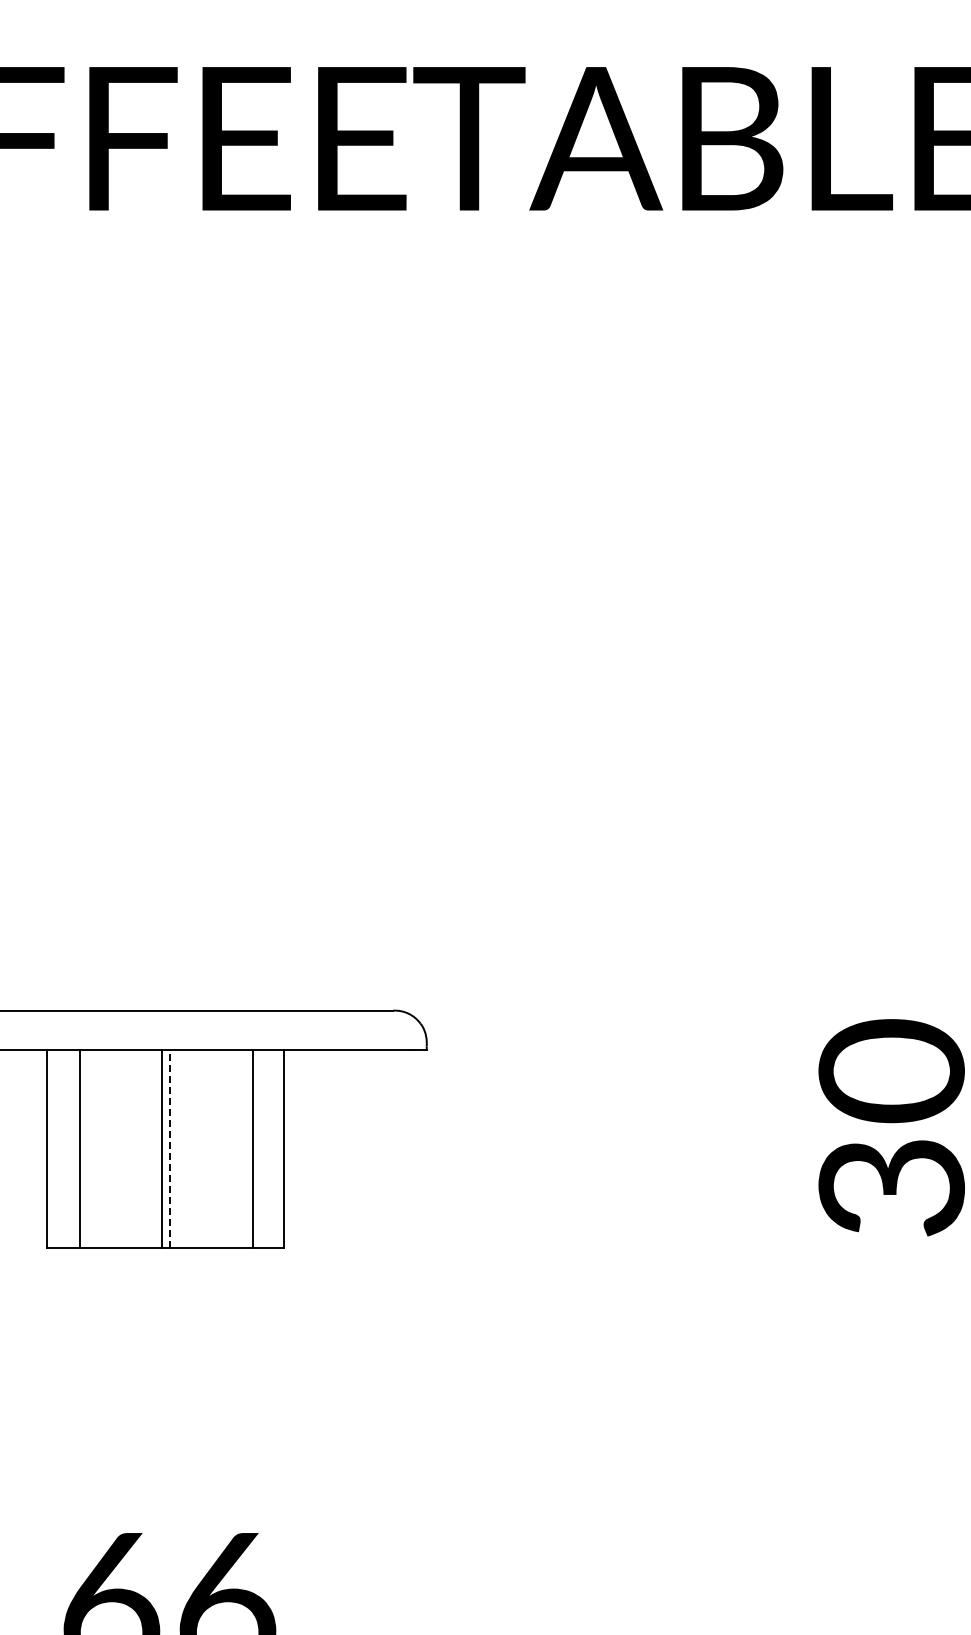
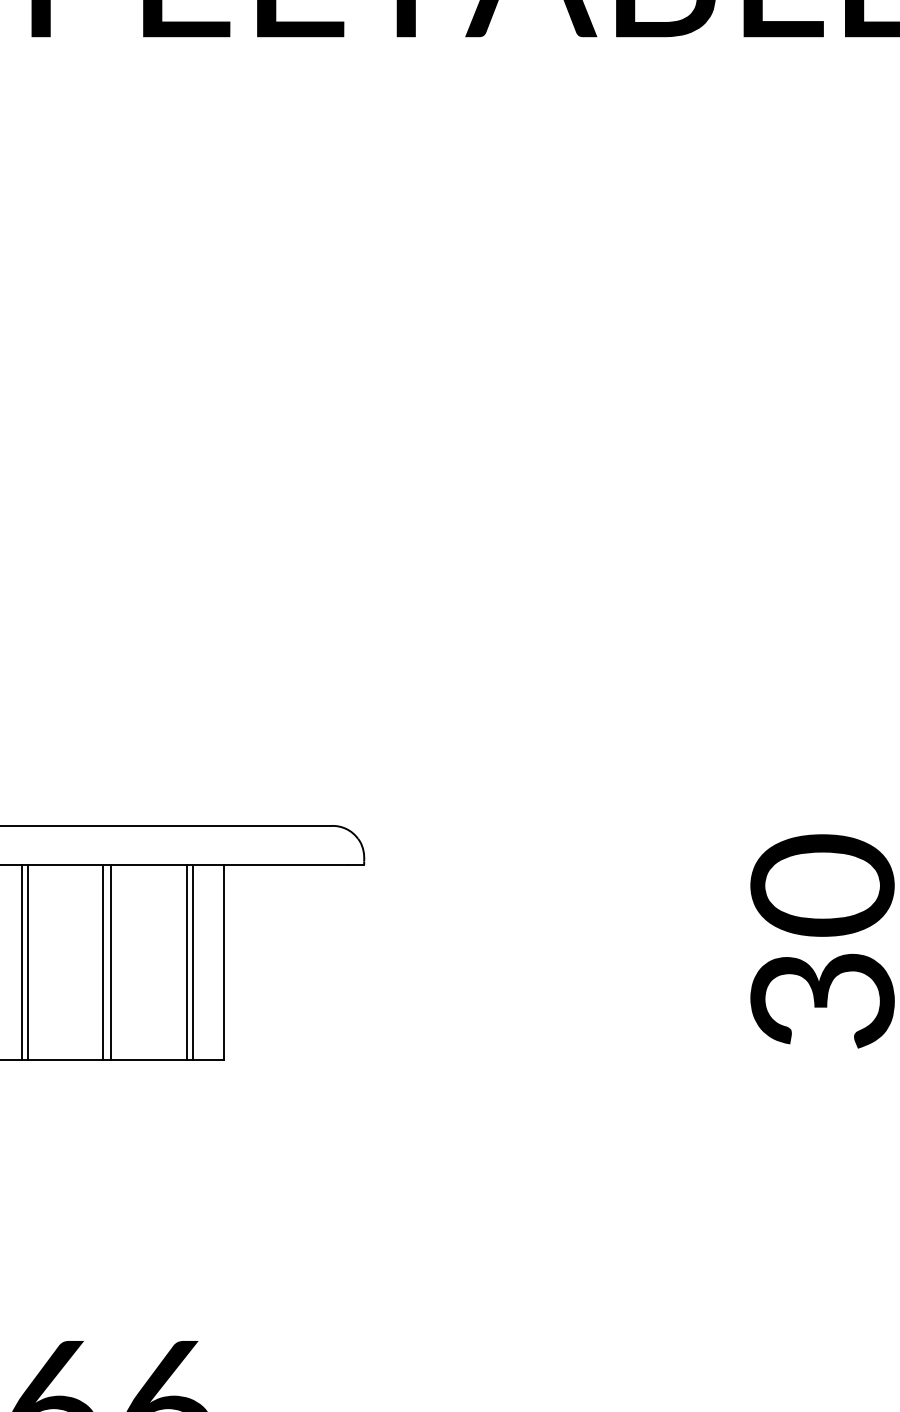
line: (85, 1149) -> (27, 962), added
line: (169, 1149) -> (110, 962), dashed -> solid
line: (247, 1149) -> (187, 962), added

